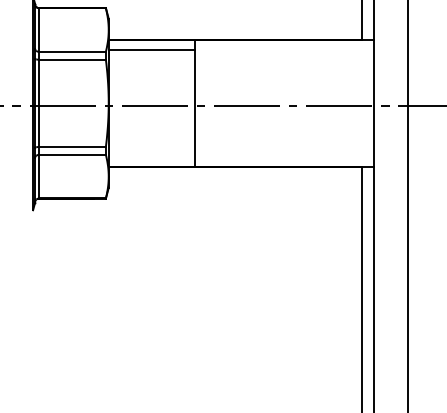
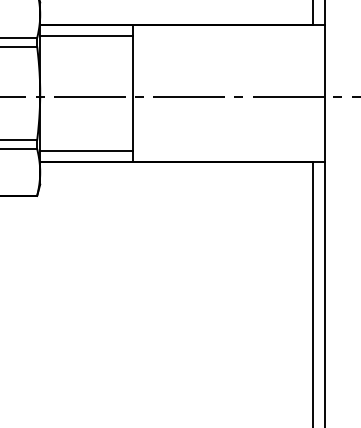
line: (151, 156) -> (86, 150), added

